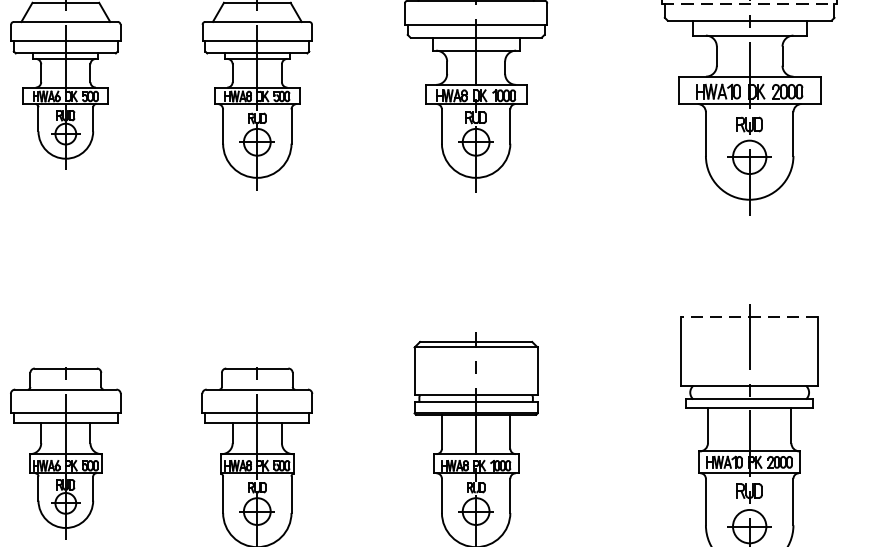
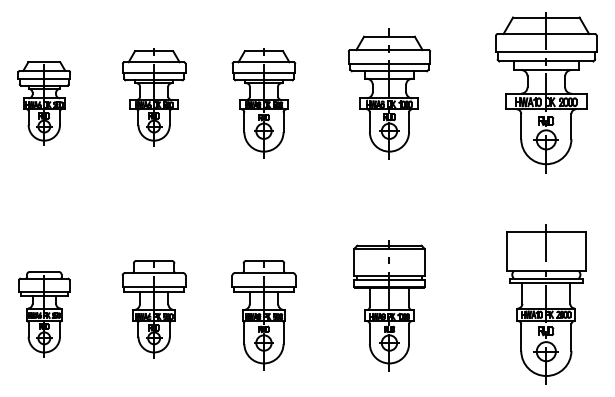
line: (749, 4) -> (546, 52), dashed -> solid
line: (748, 317) -> (545, 231), dashed -> solid

